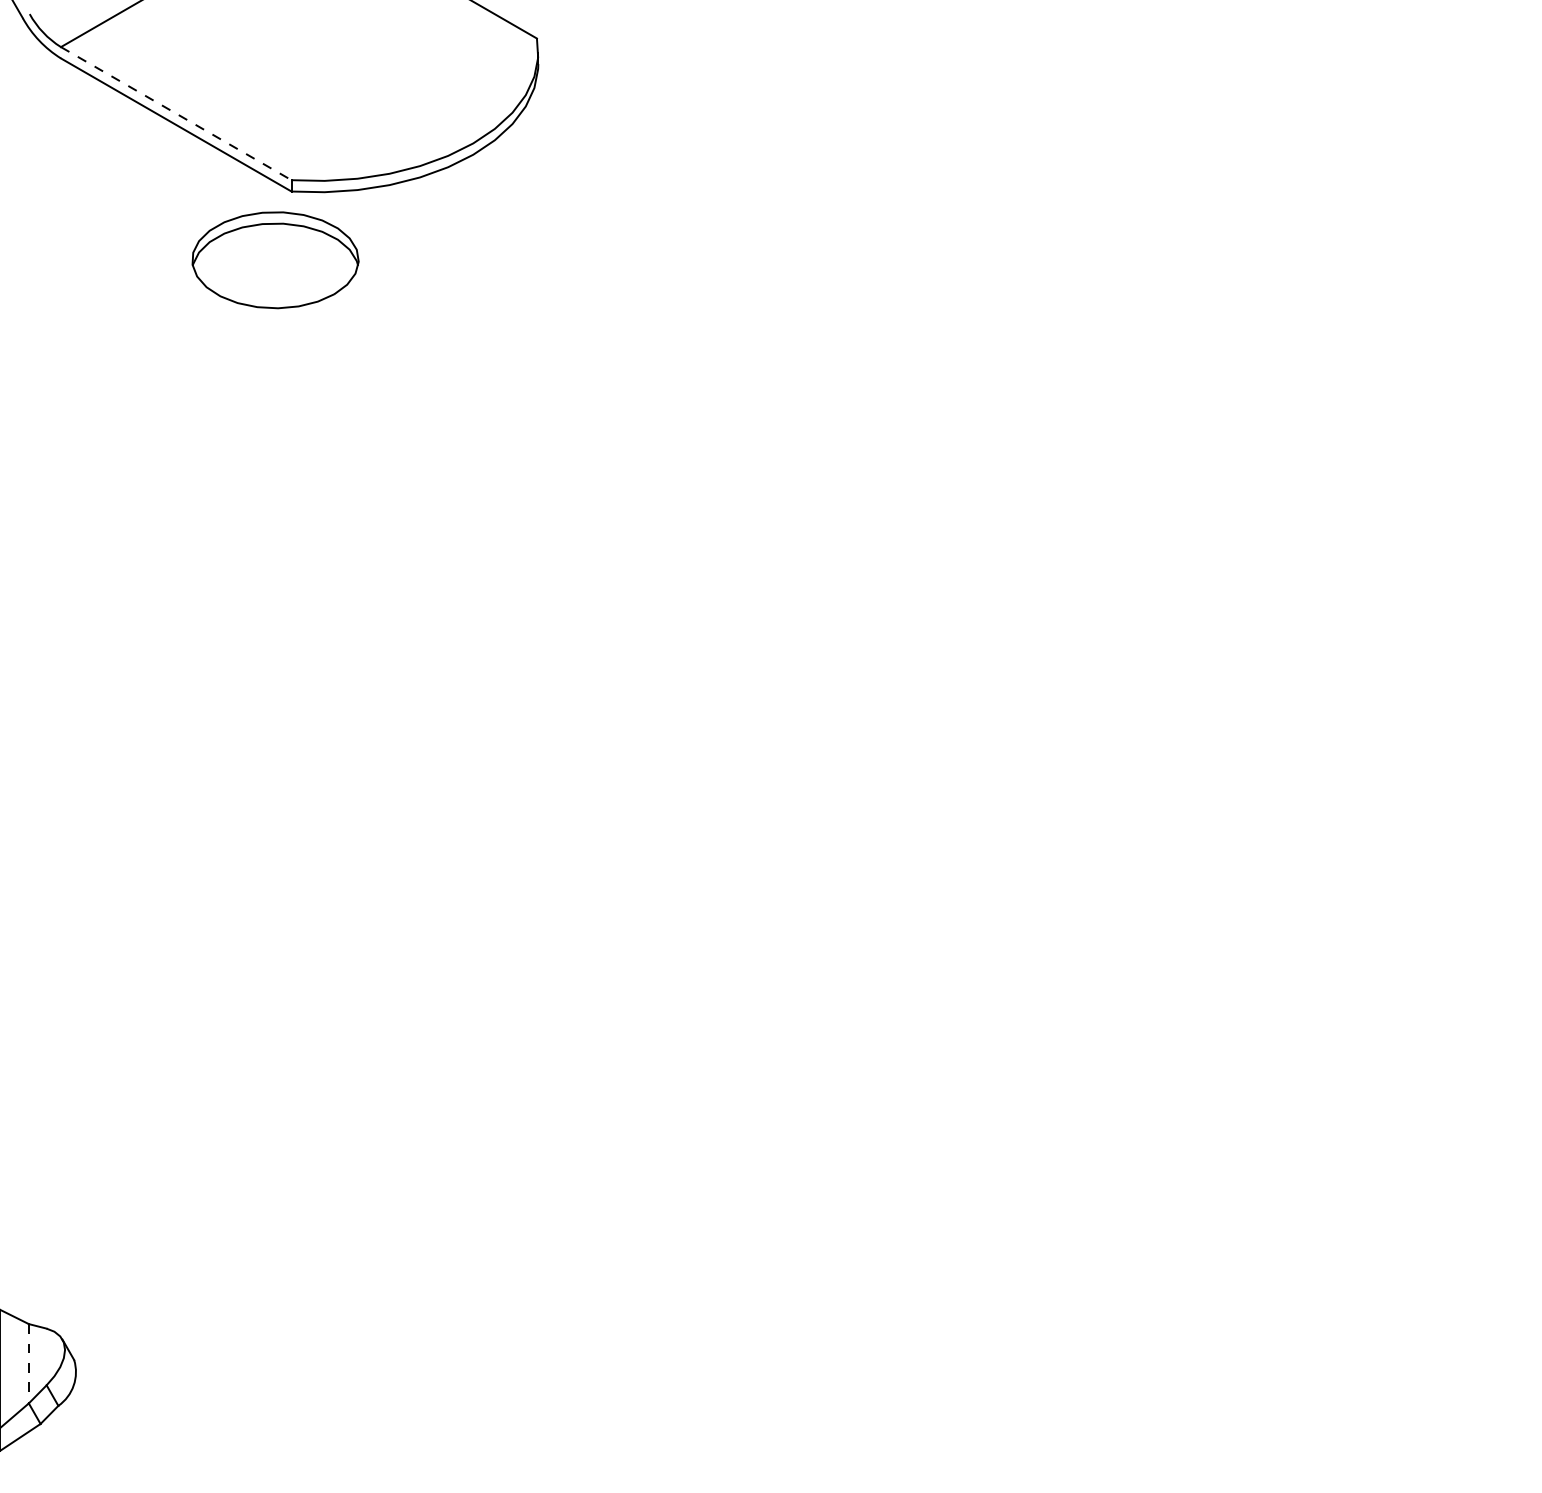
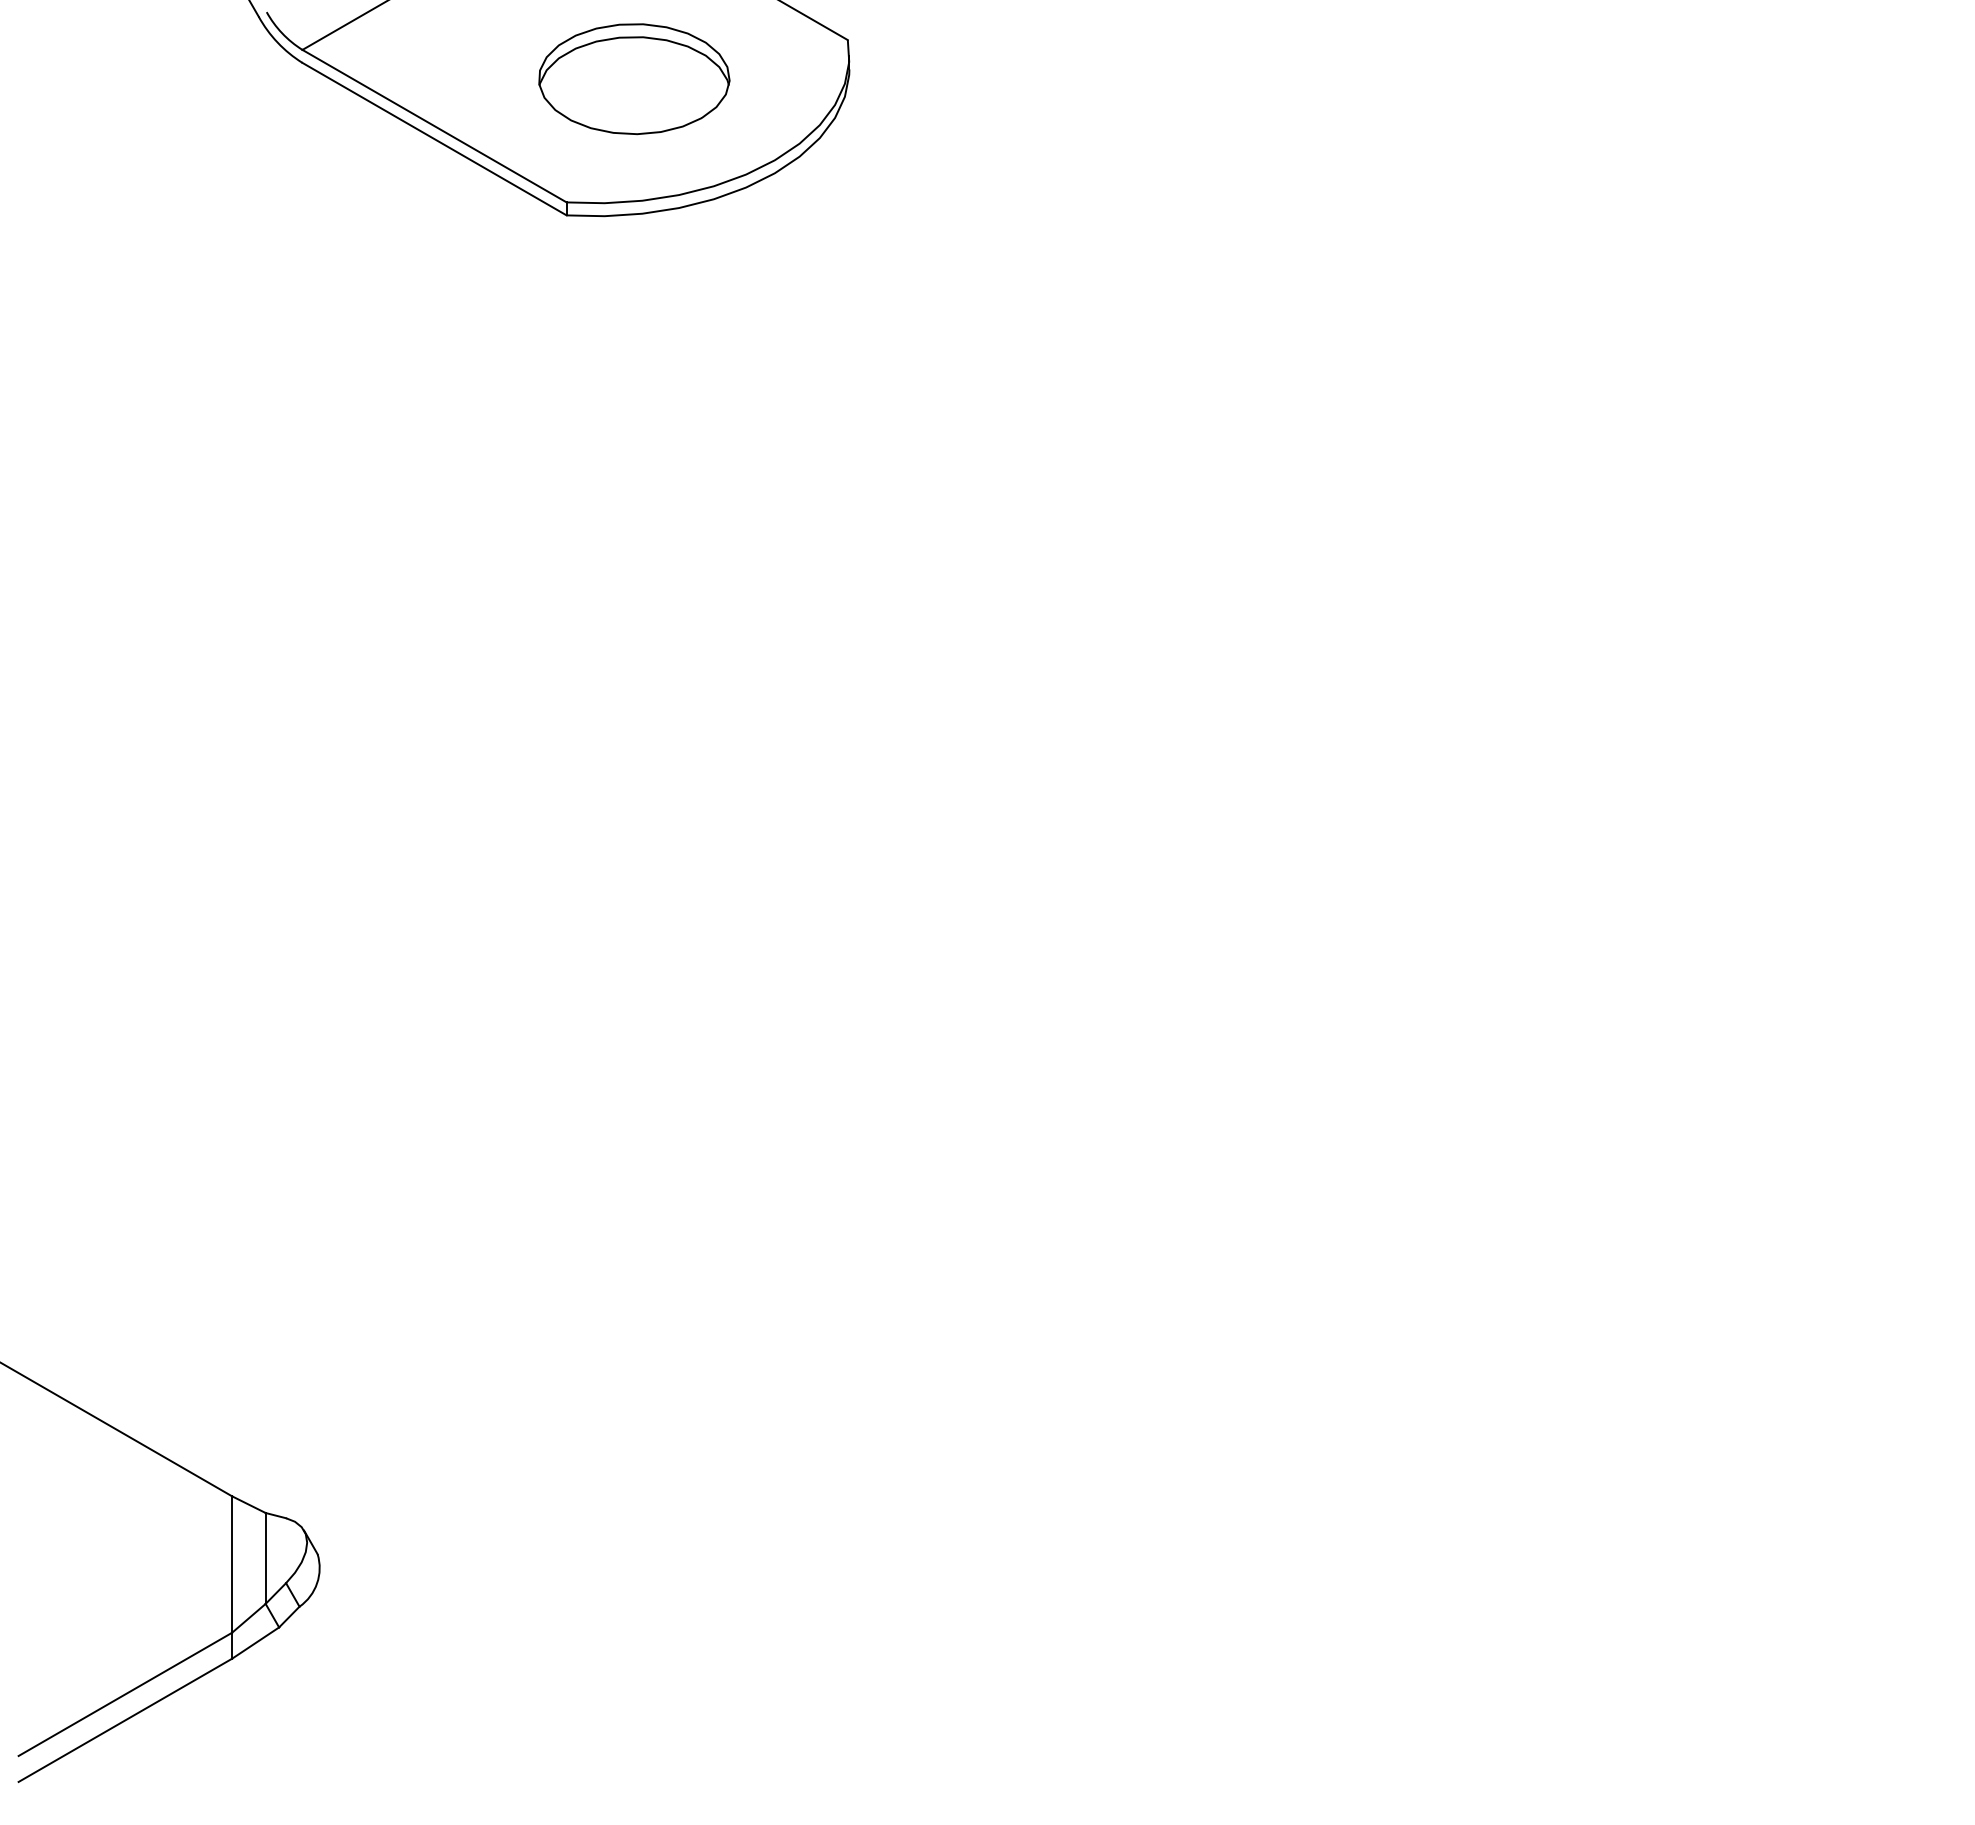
line: (176, 113) -> (434, 126), dashed -> solid
part: (275, 260) -> (634, 79), moved
line: (28, 1363) -> (265, 1558), dashed -> solid

